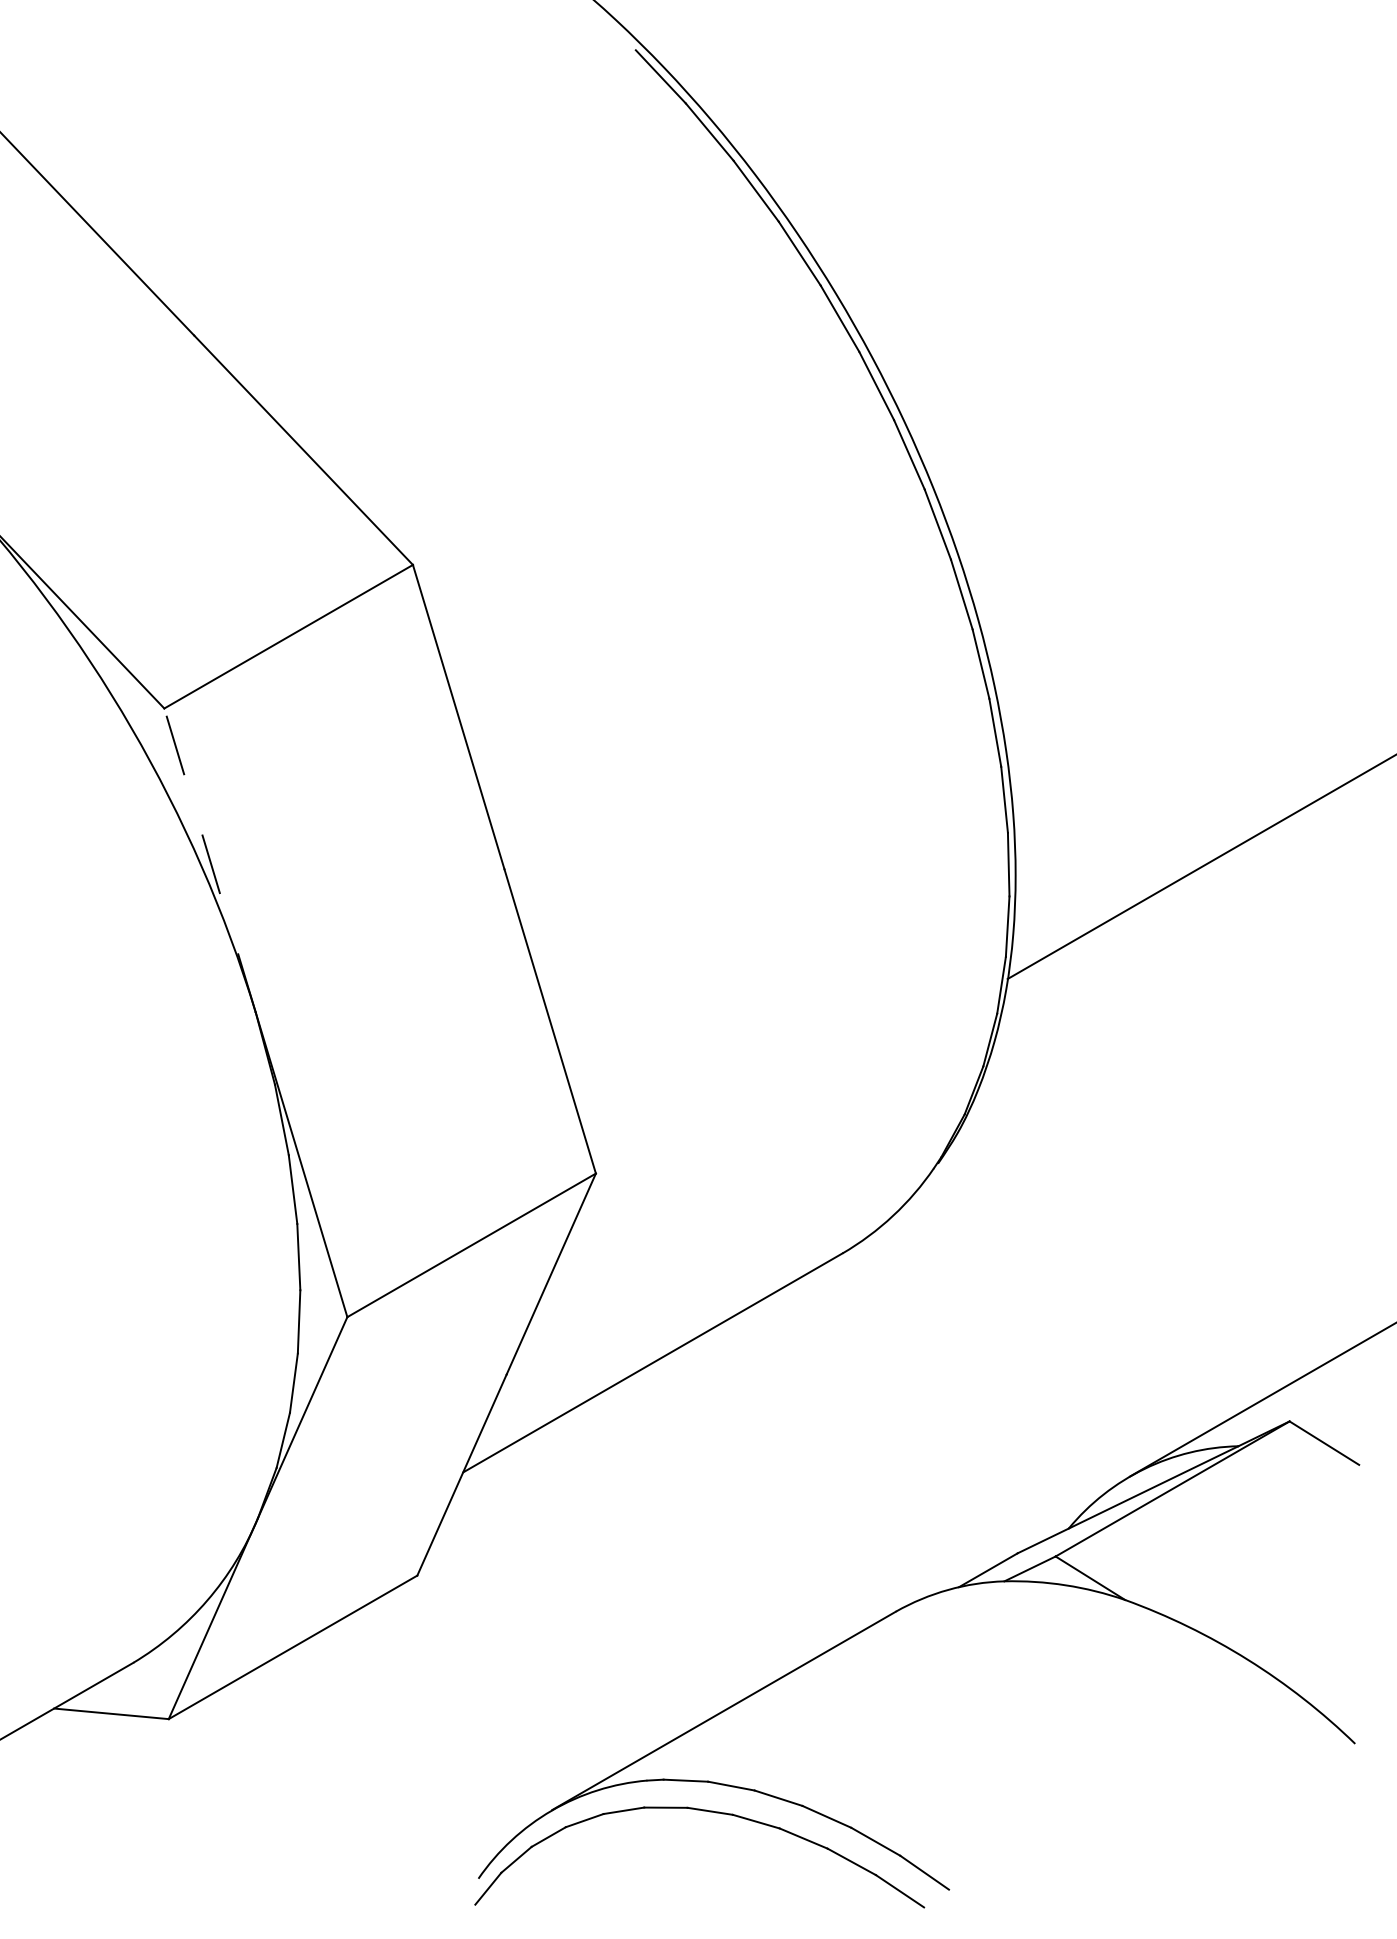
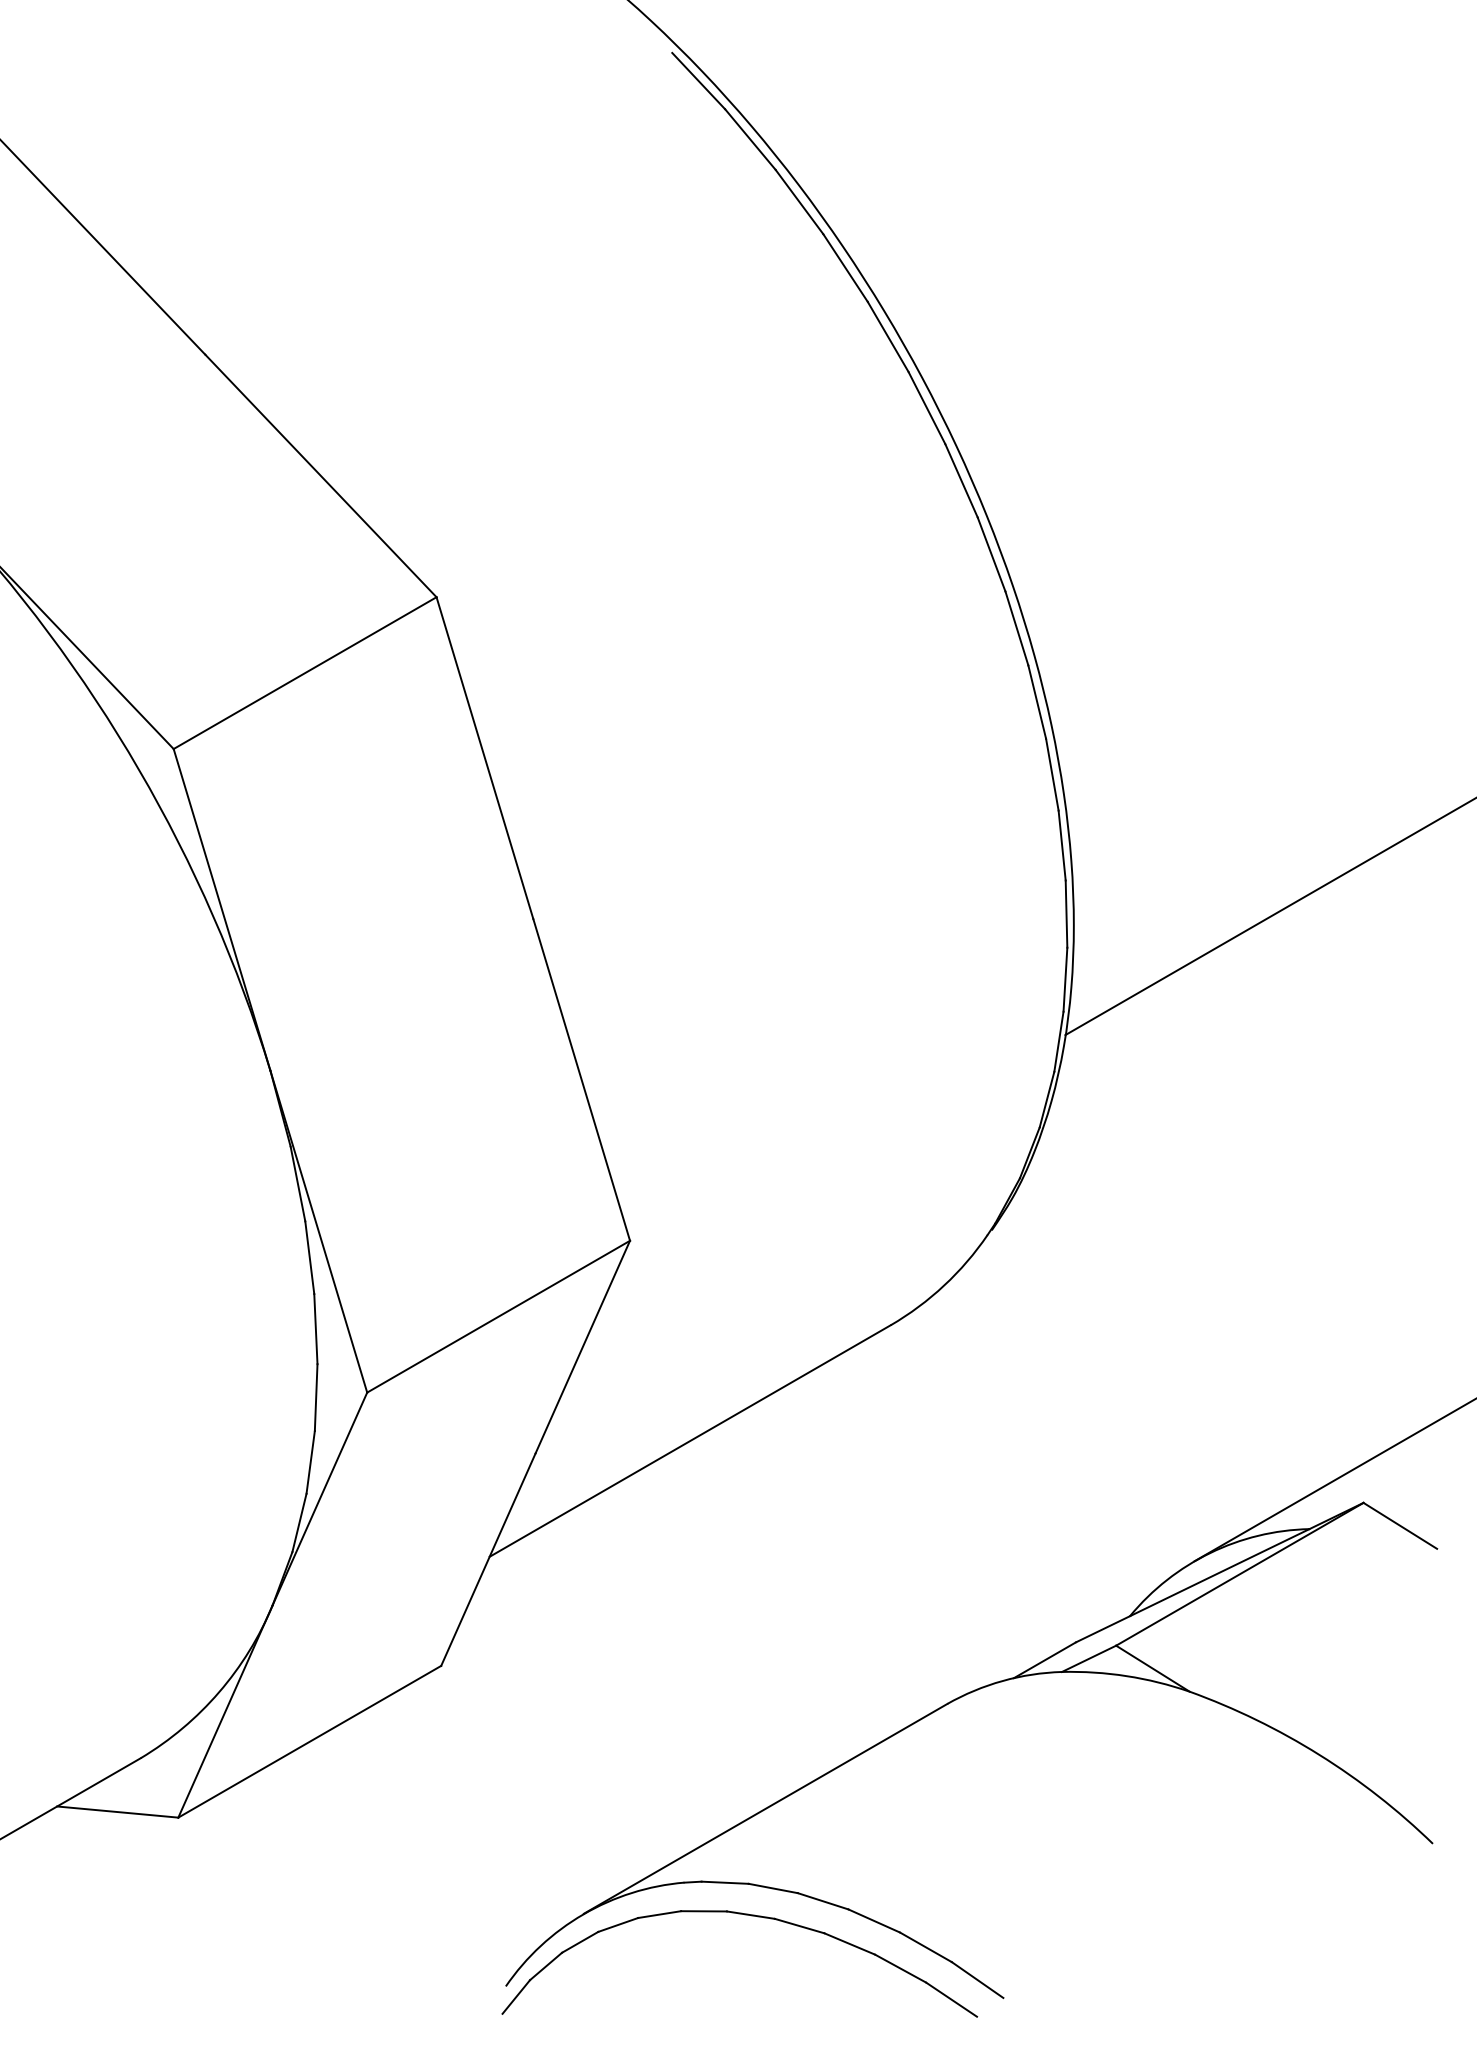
line: (210, 860) -> (222, 909), dashed -> solid

